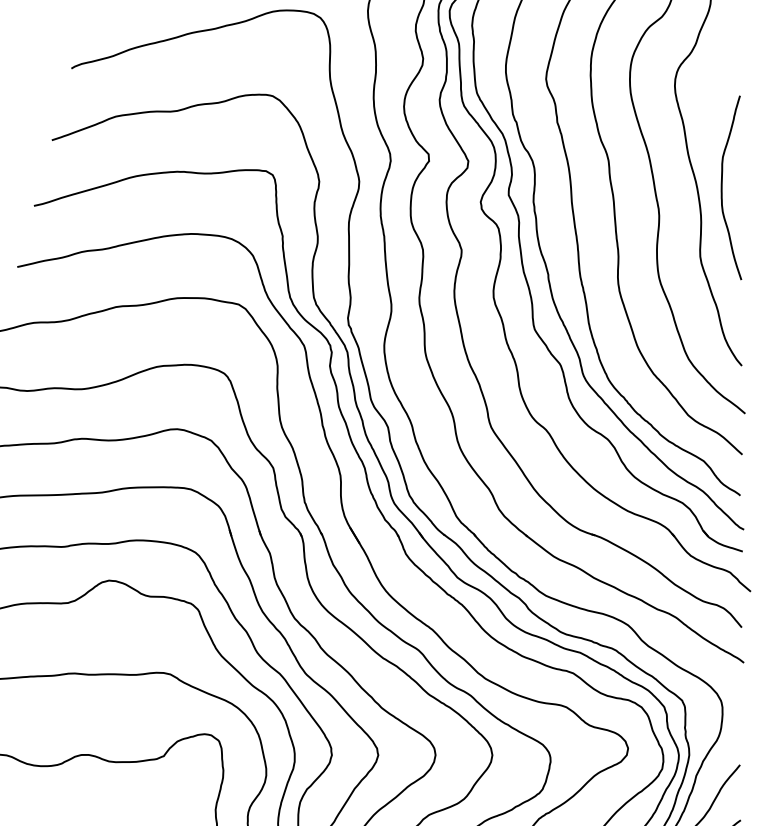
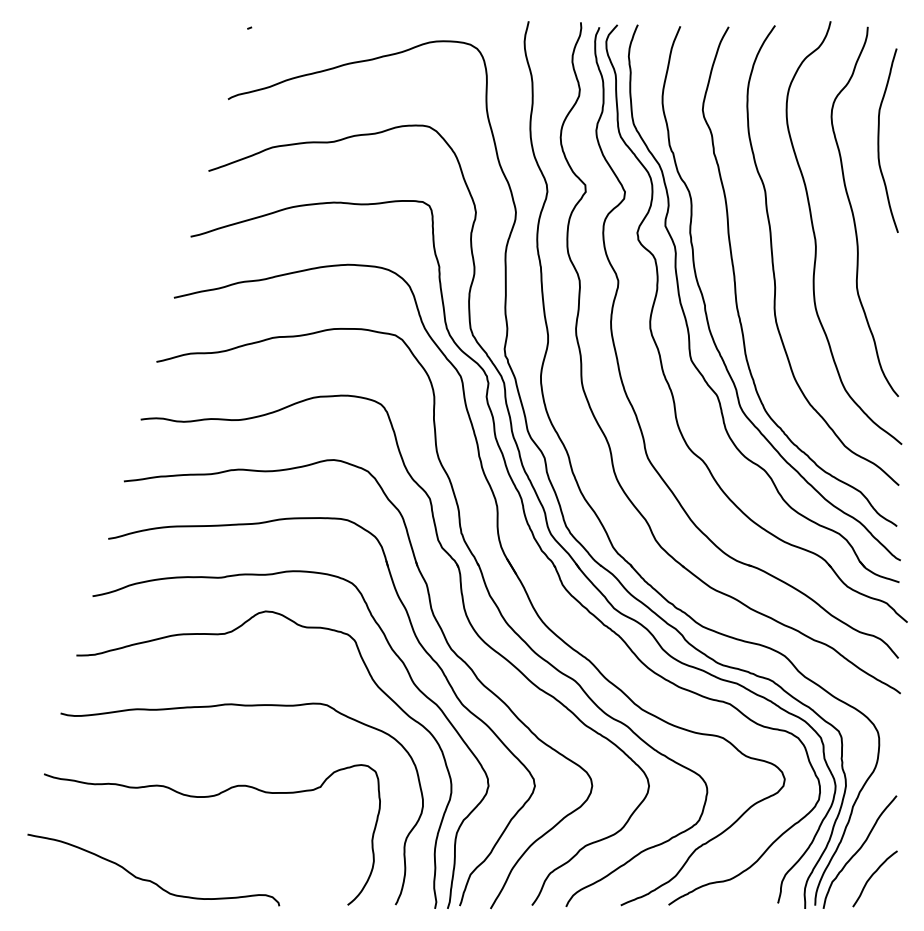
curve: (722, 187) -> (879, 140), moved

